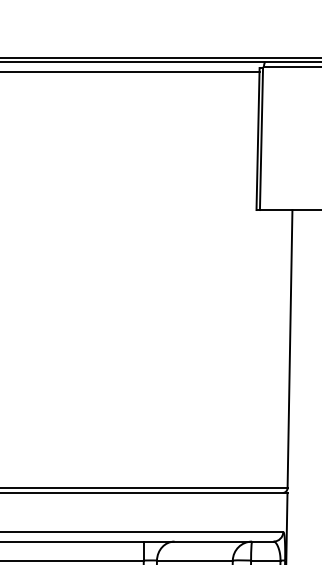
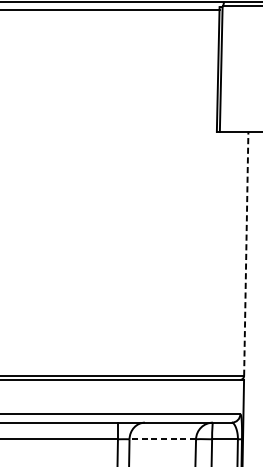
line: (290, 348) -> (246, 253), solid -> dashed
line: (194, 560) -> (162, 439), solid -> dashed

